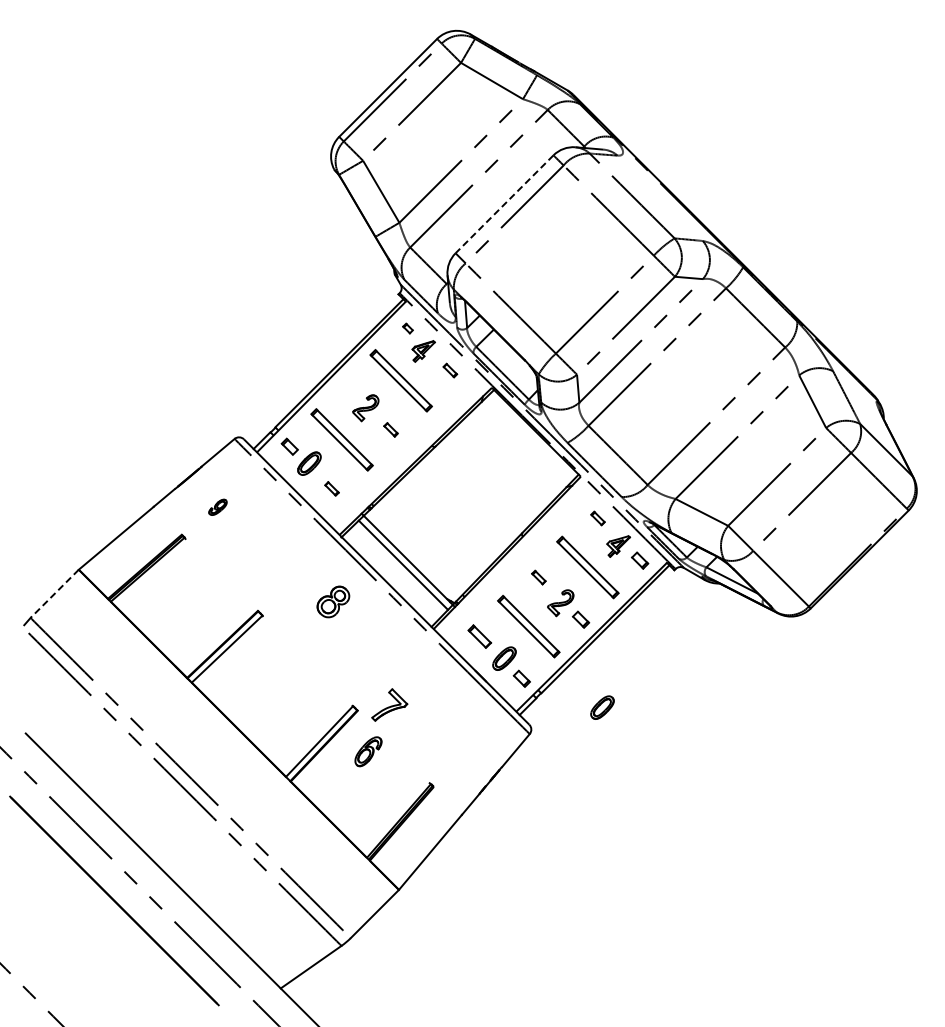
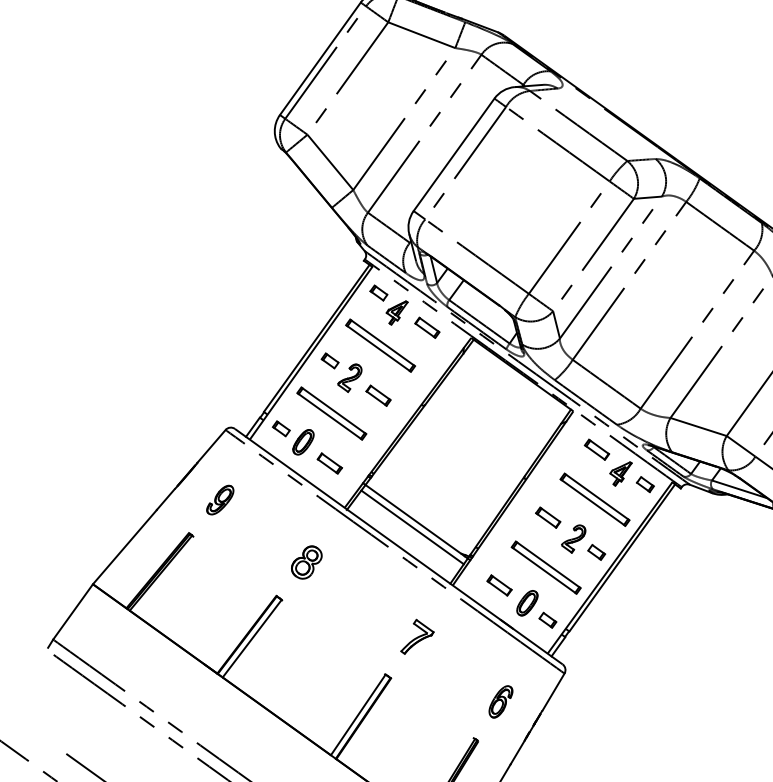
line: (504, 204) -> (454, 155), dashed -> solid
part: (407, 328) -> (378, 293), size x1.67
part: (450, 370) -> (427, 327), size x1.67
part: (348, 387) -> (329, 360), added
part: (390, 429) -> (377, 395), size x1.67
part: (331, 488) -> (329, 463), size x1.67
part: (217, 507) -> (219, 500), size x1.67
part: (597, 518) -> (596, 449), size x1.67
part: (538, 577) -> (547, 517), size x1.67
line: (54, 594) -> (72, 612), dashed -> solid
part: (333, 601) -> (306, 562), moved
part: (389, 704) -> (416, 635), moved
part: (602, 707) -> (632, 635), removed
part: (368, 751) -> (500, 701), moved

